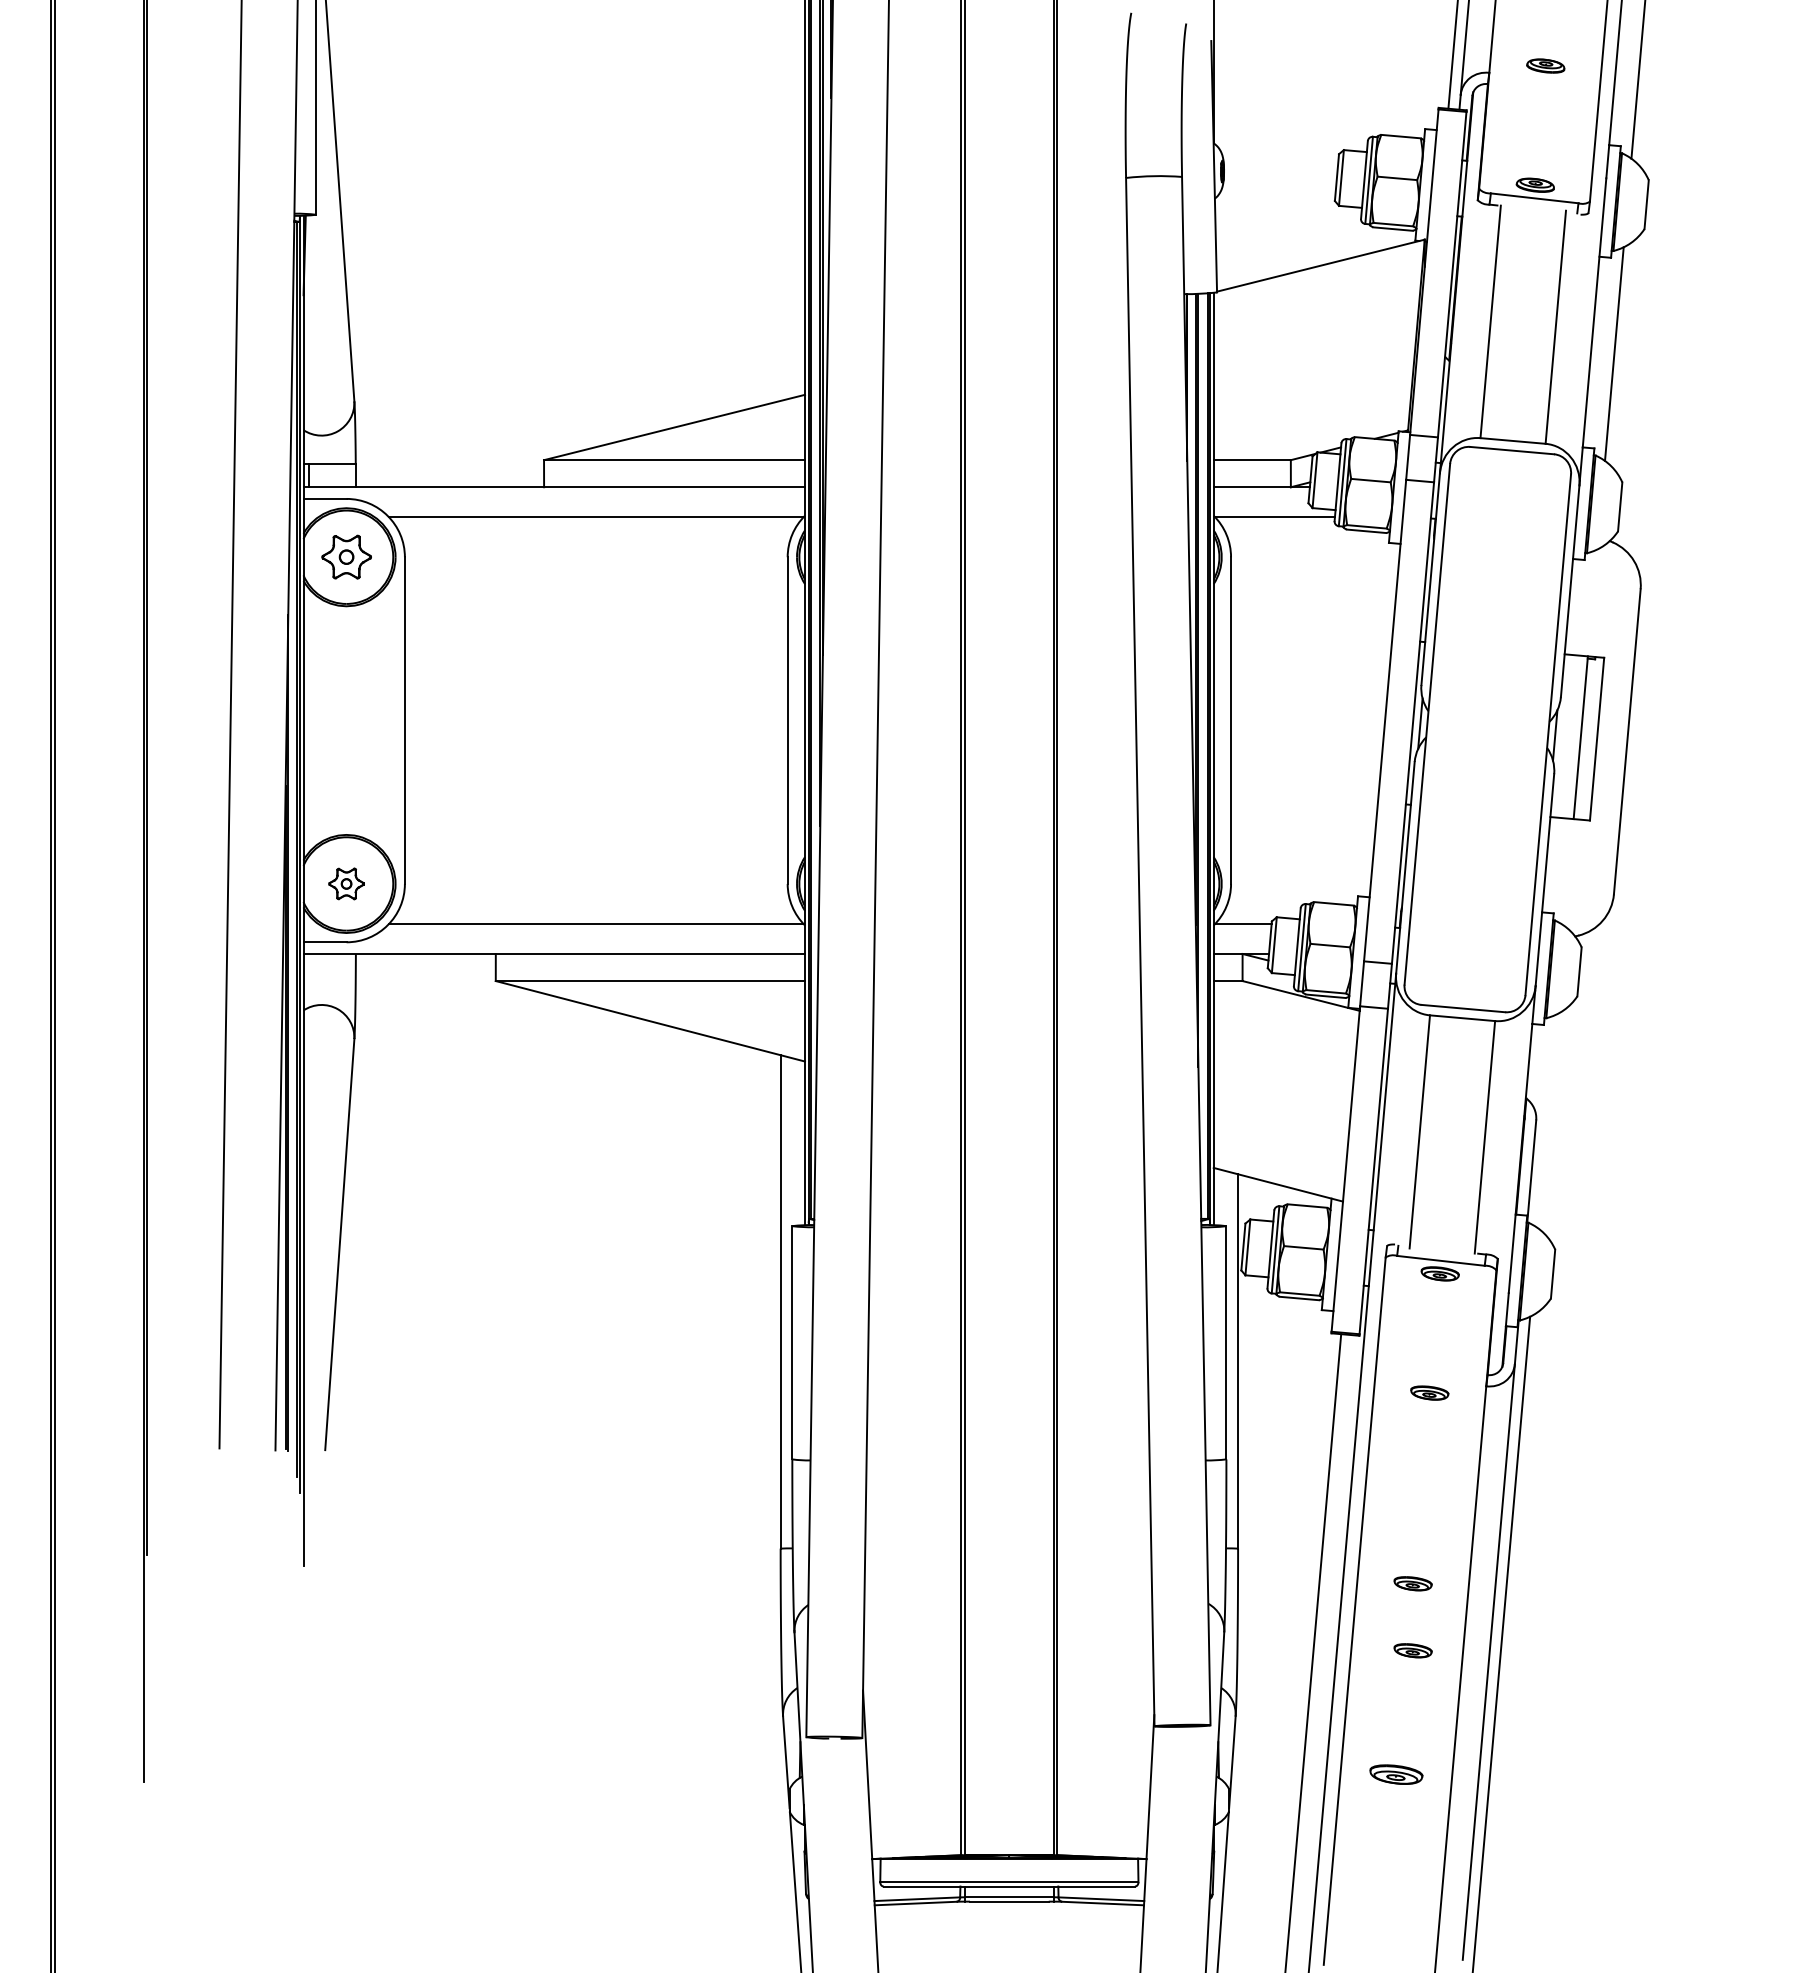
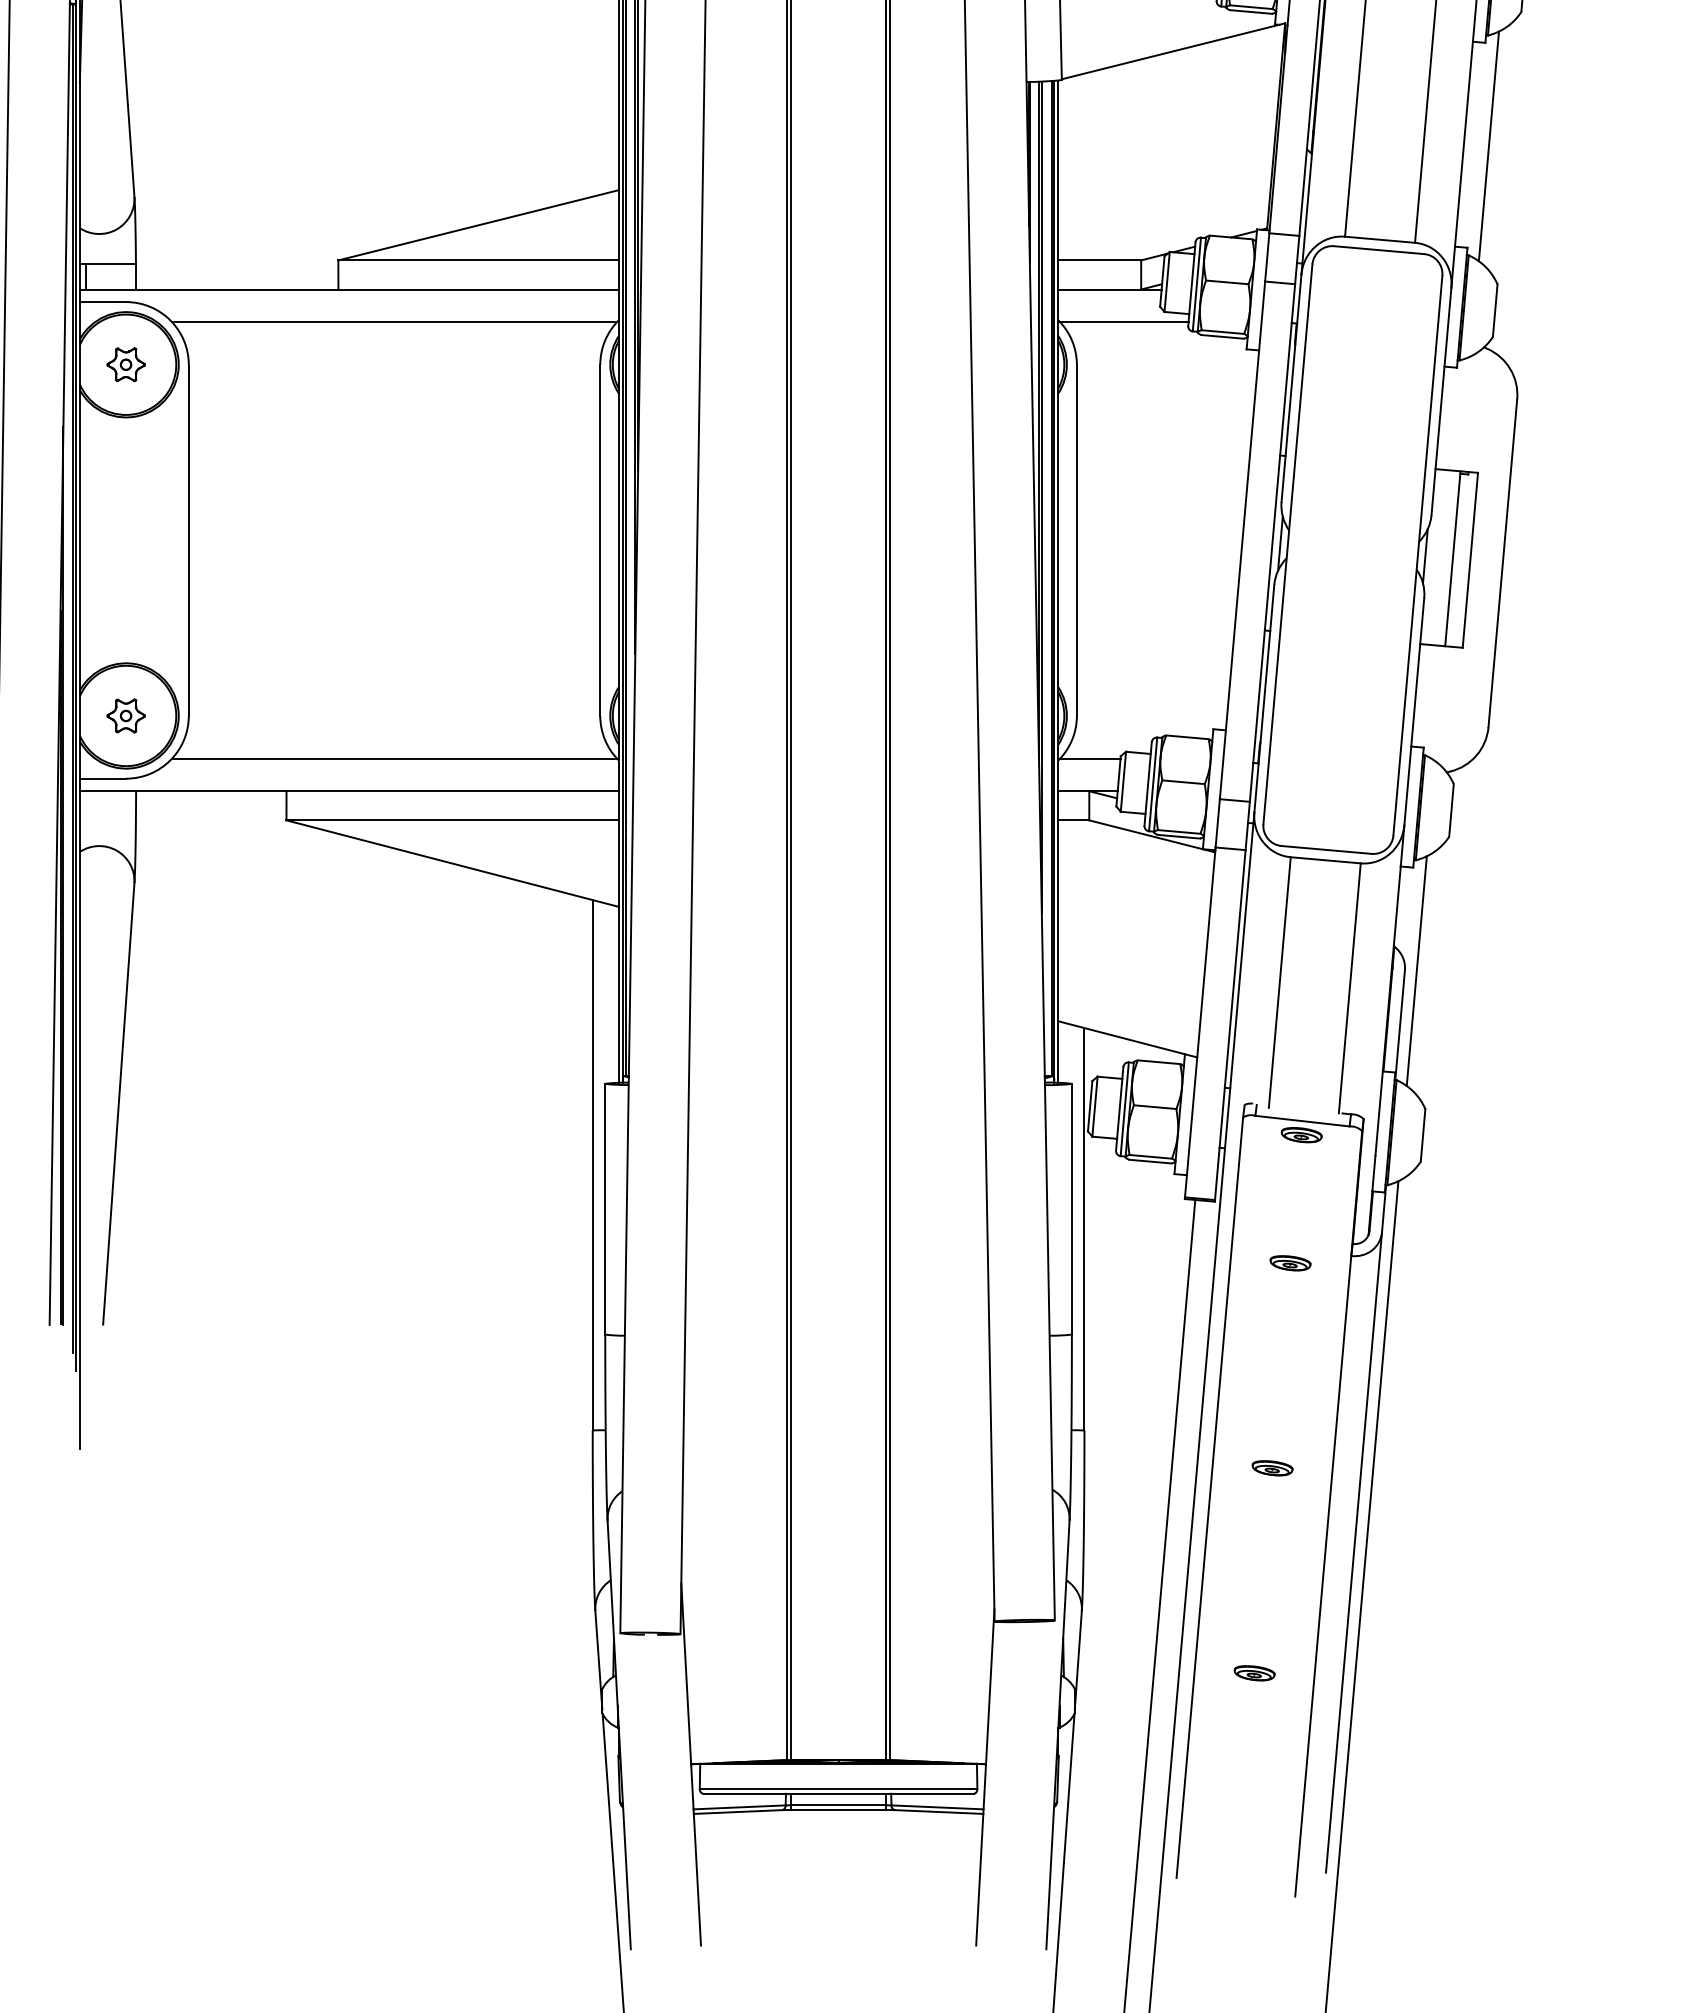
part: (346, 557) -> (126, 365), size x0.71
line: (1546, 1121) -> (1416, 971), added
part: (1412, 1650) -> (1271, 1540), removed
part: (1396, 1773) -> (1254, 1672), size x0.71

